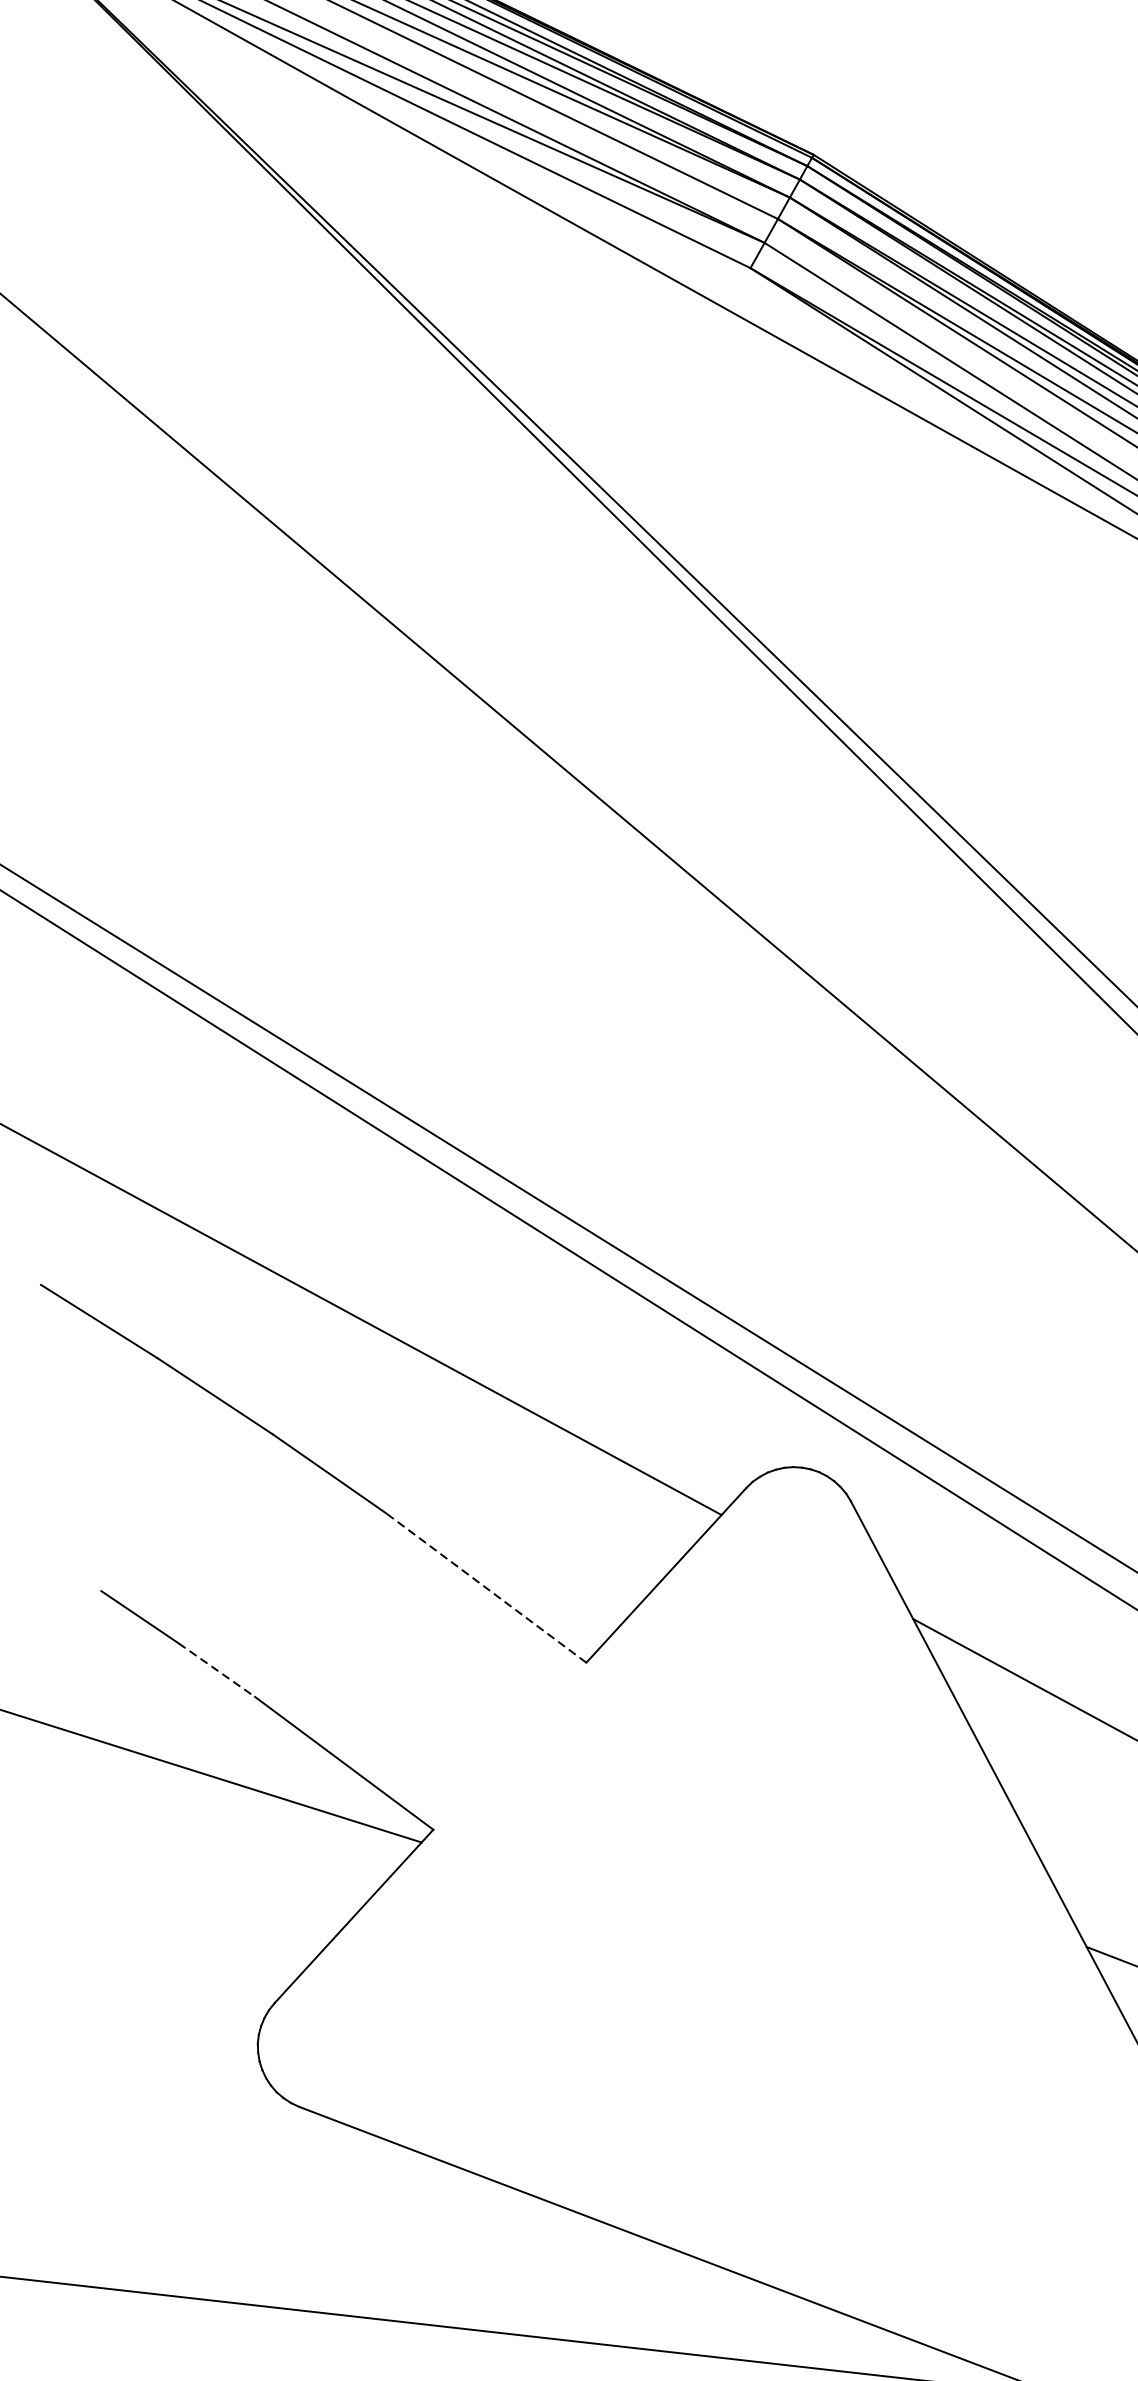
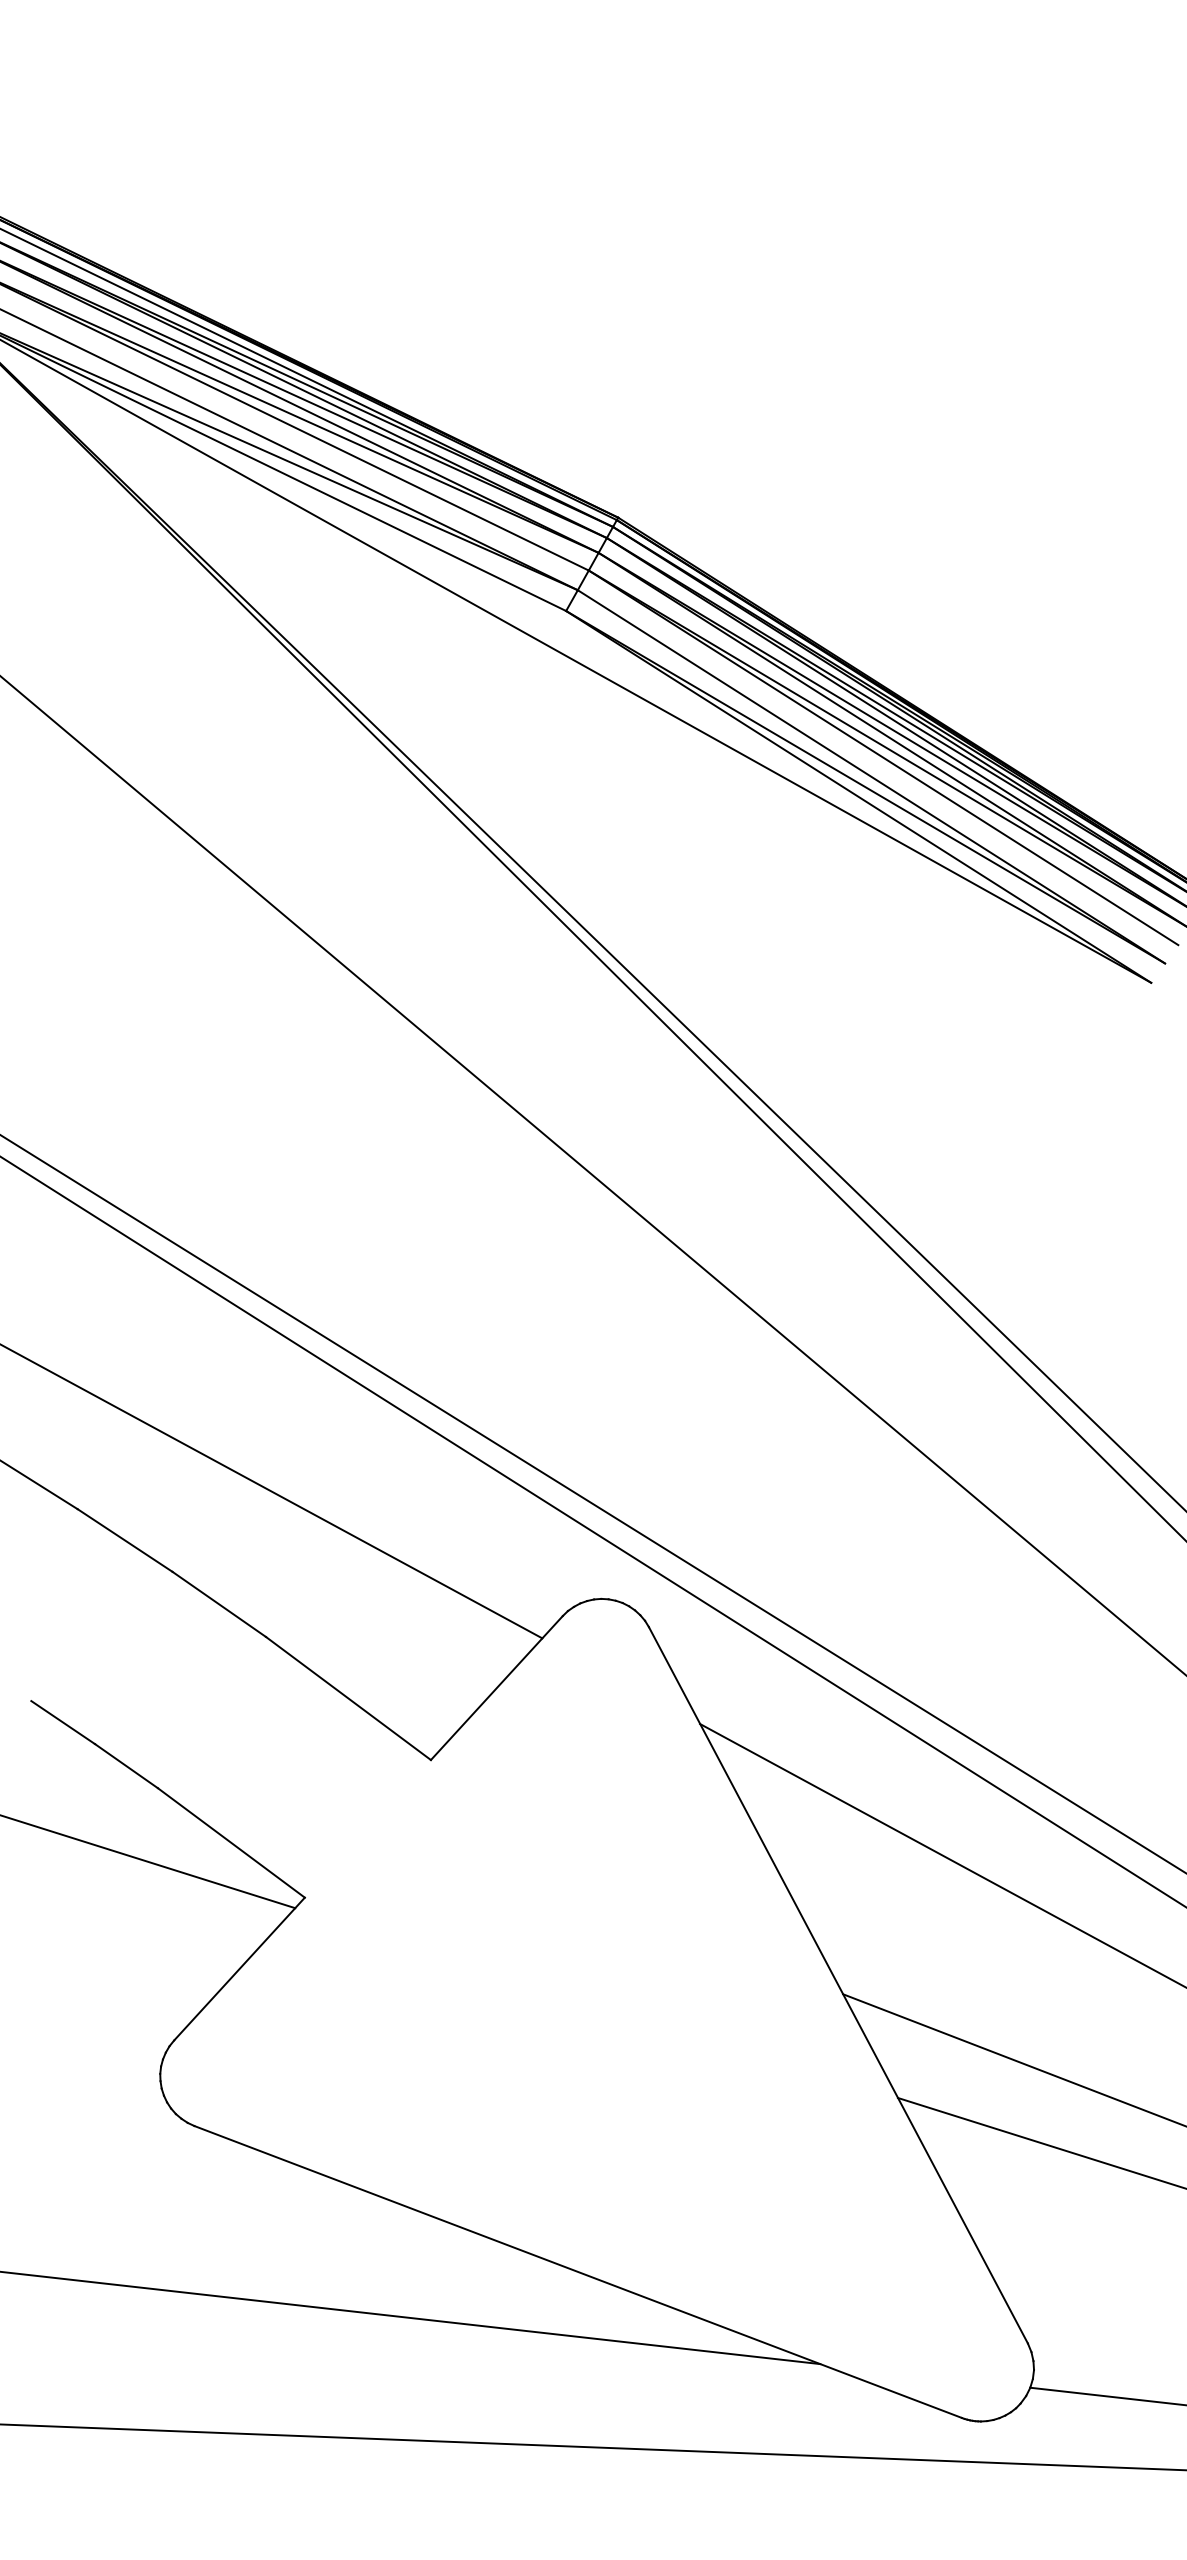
line: (486, 1588) -> (348, 1698), dashed -> solid
line: (216, 1670) -> (126, 1766), dashed -> solid

